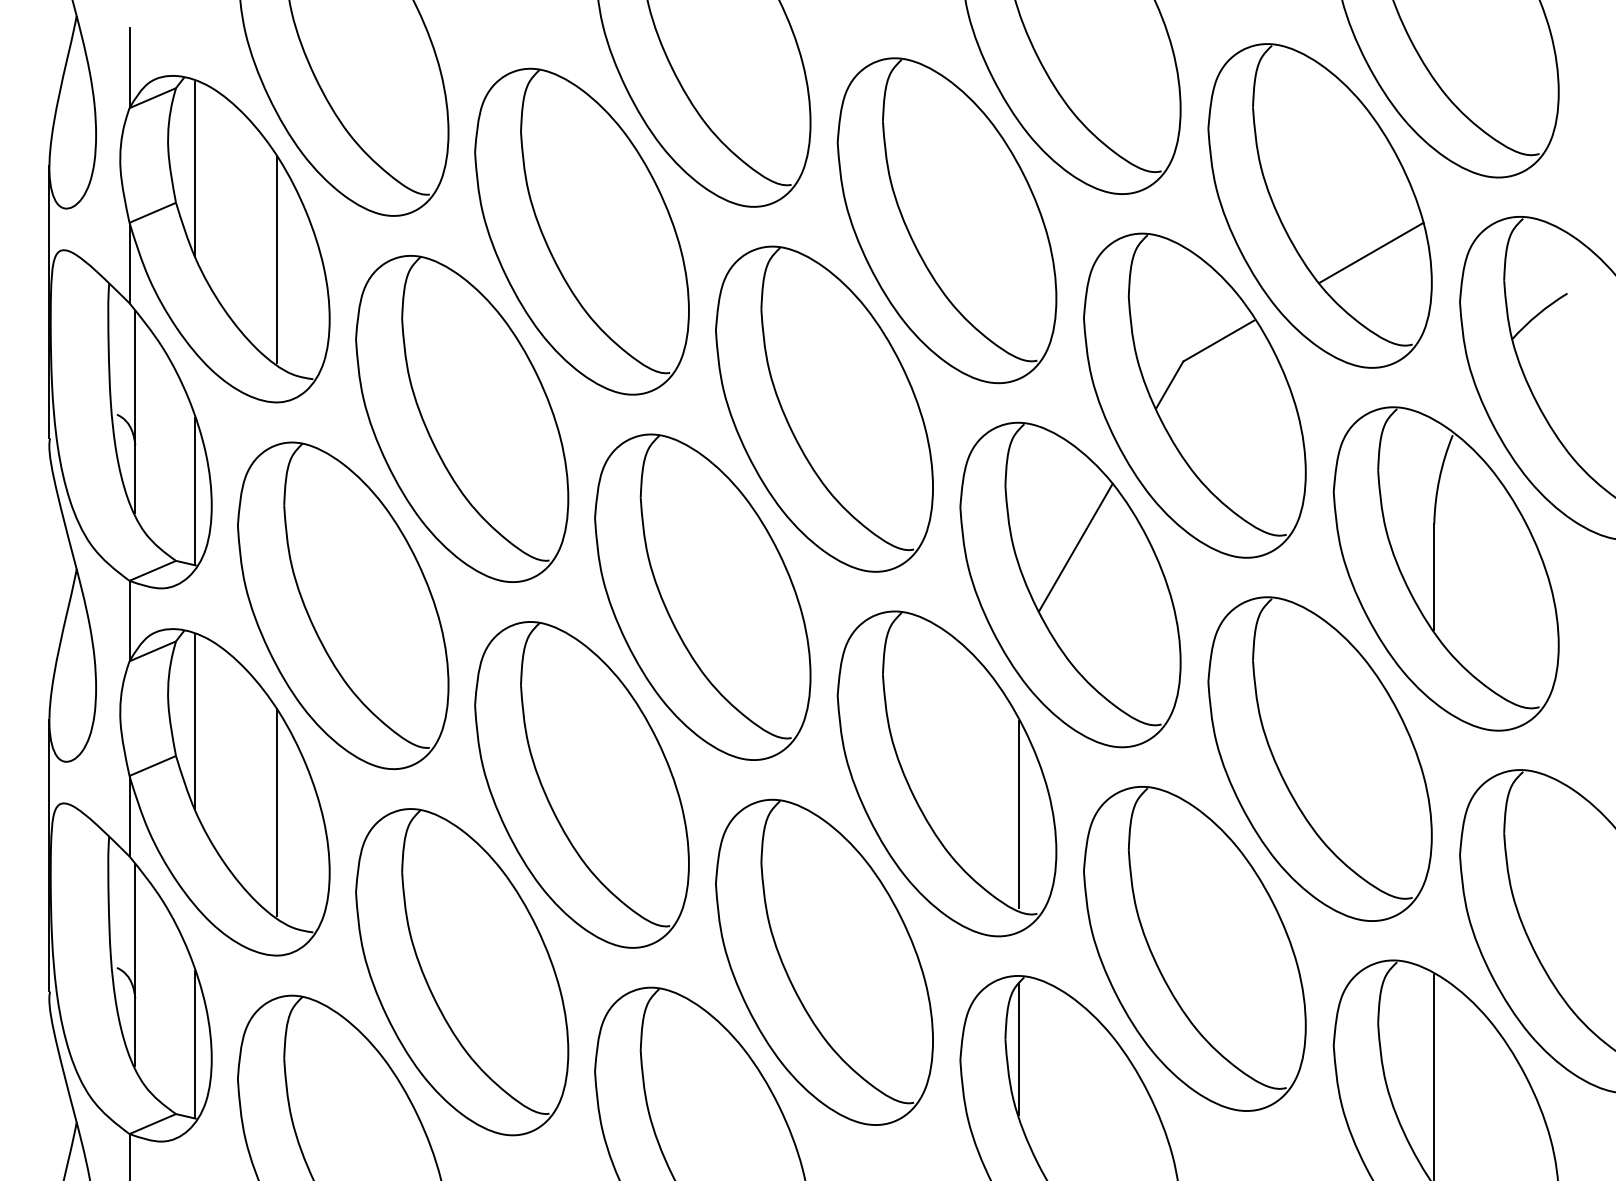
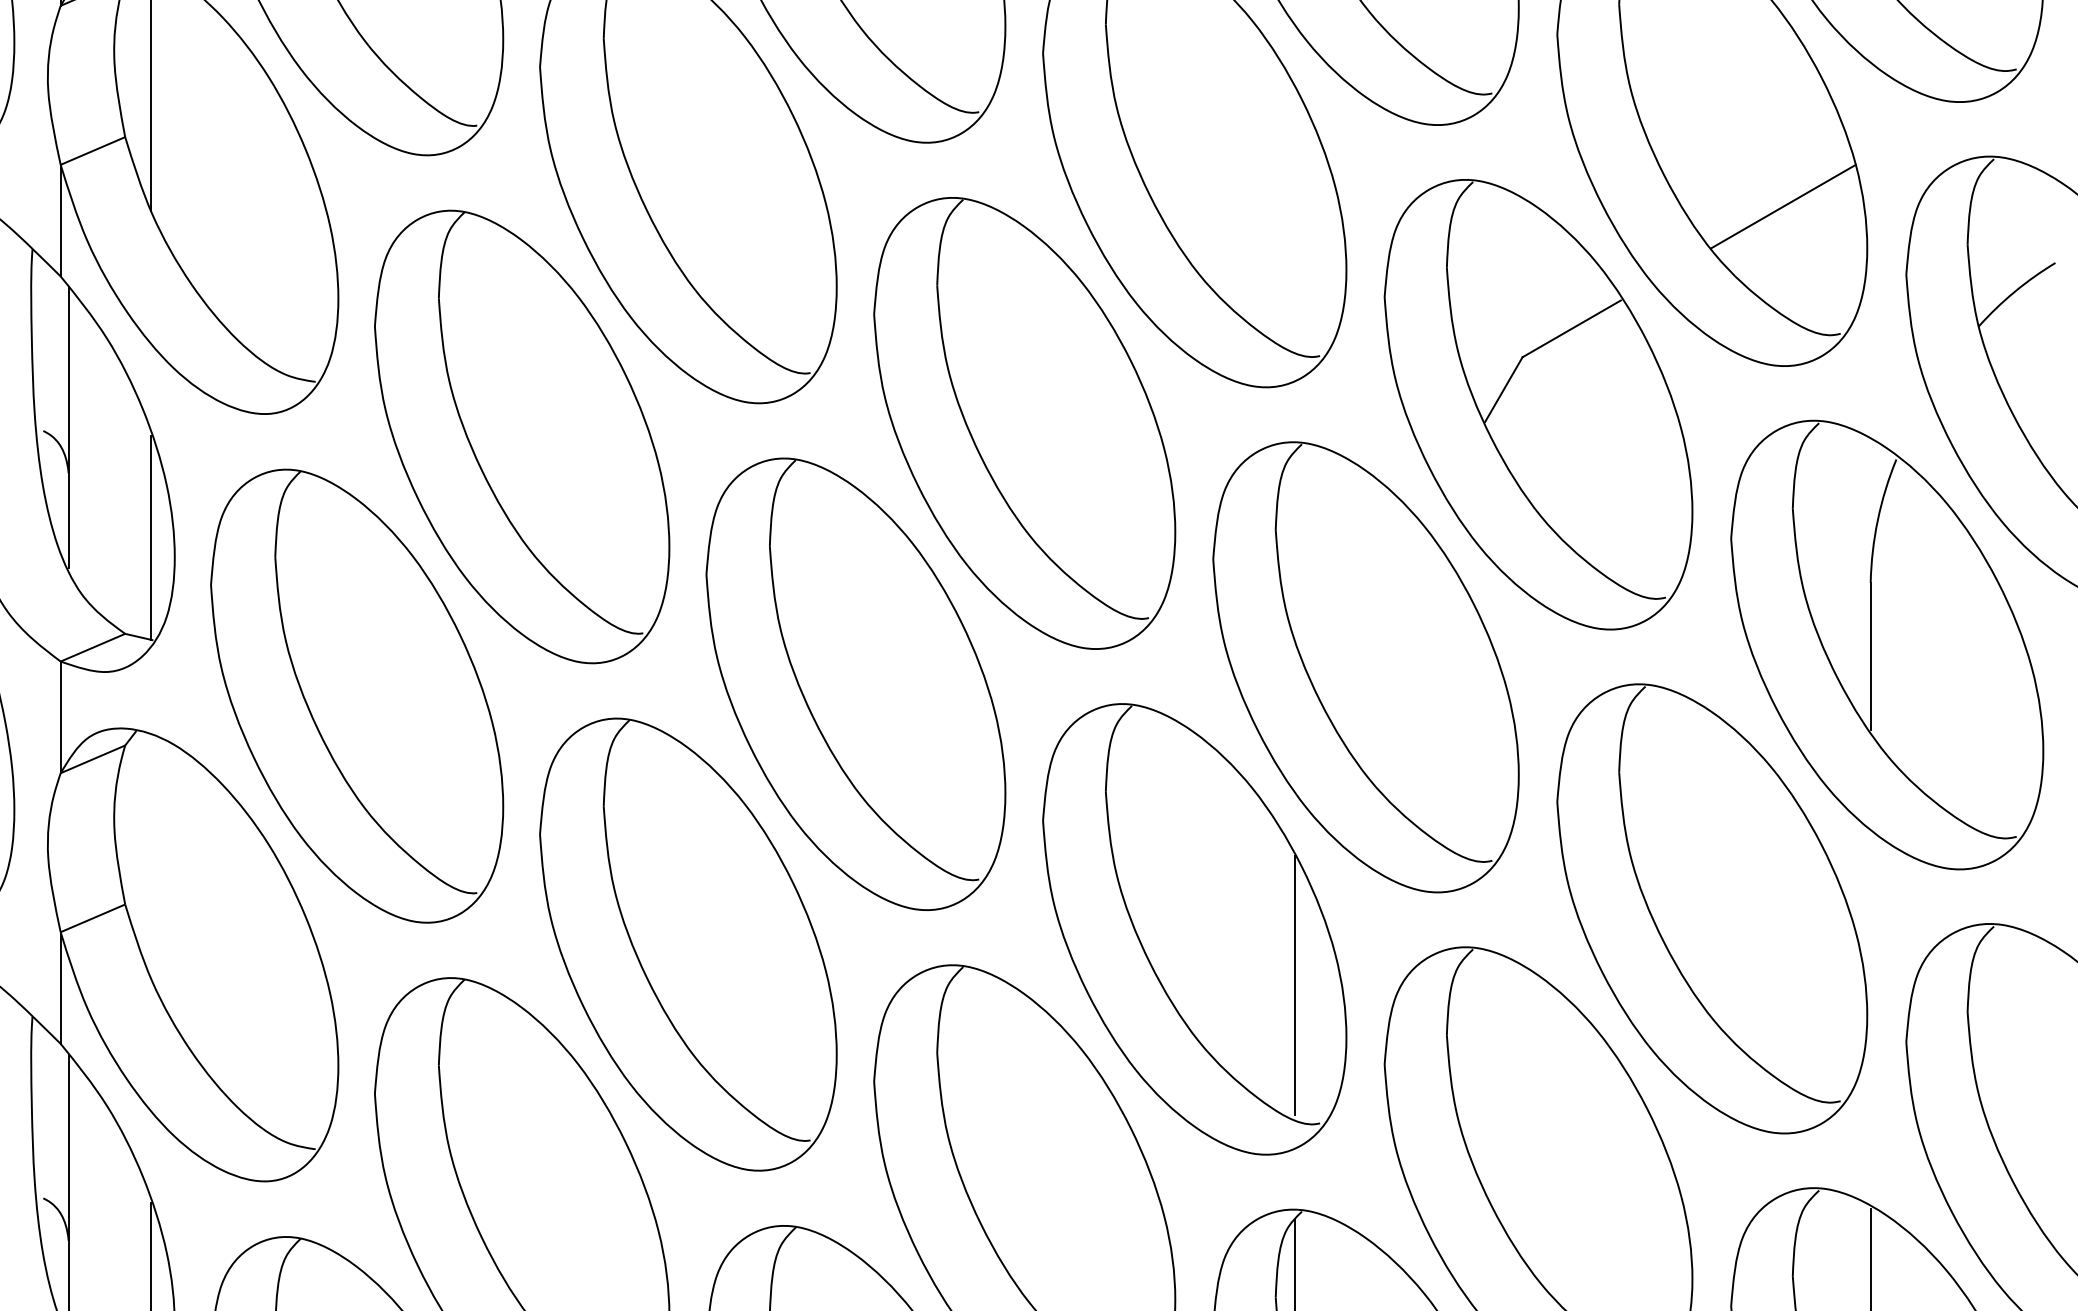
line: (276, 259) -> (264, 215), removed
line: (1075, 547) -> (1372, 615), removed
line: (194, 722) -> (150, 858), removed
line: (276, 812) -> (264, 982), removed

